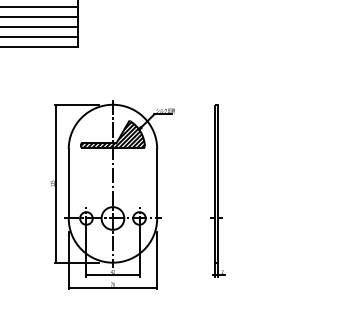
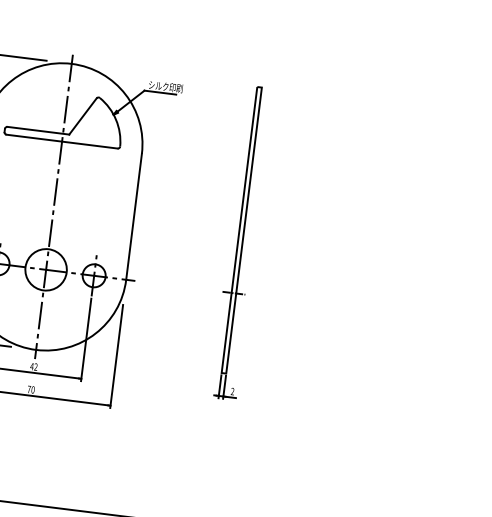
hatch: (112, 134) -> (64, 117), removed

